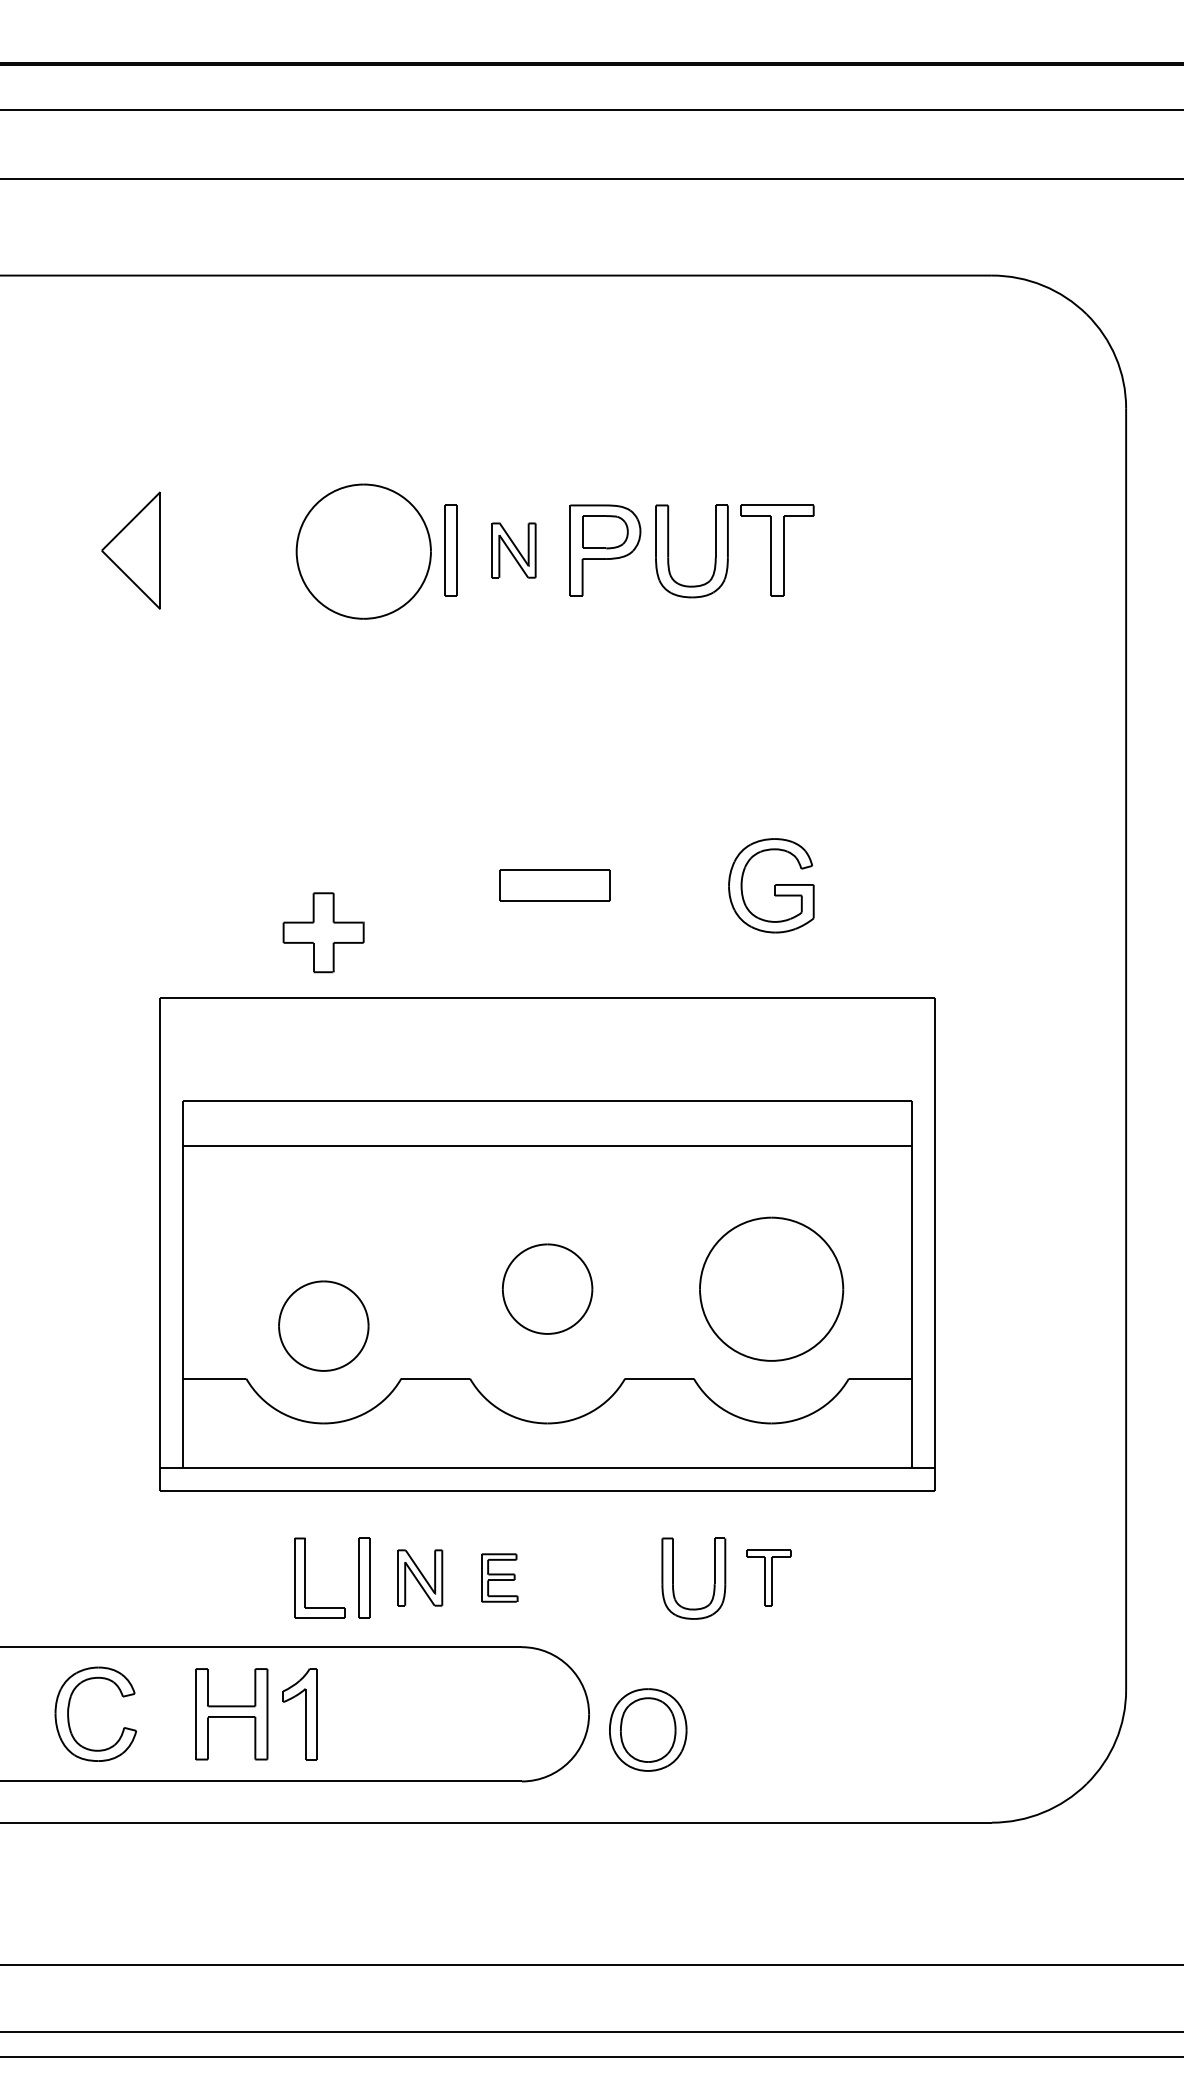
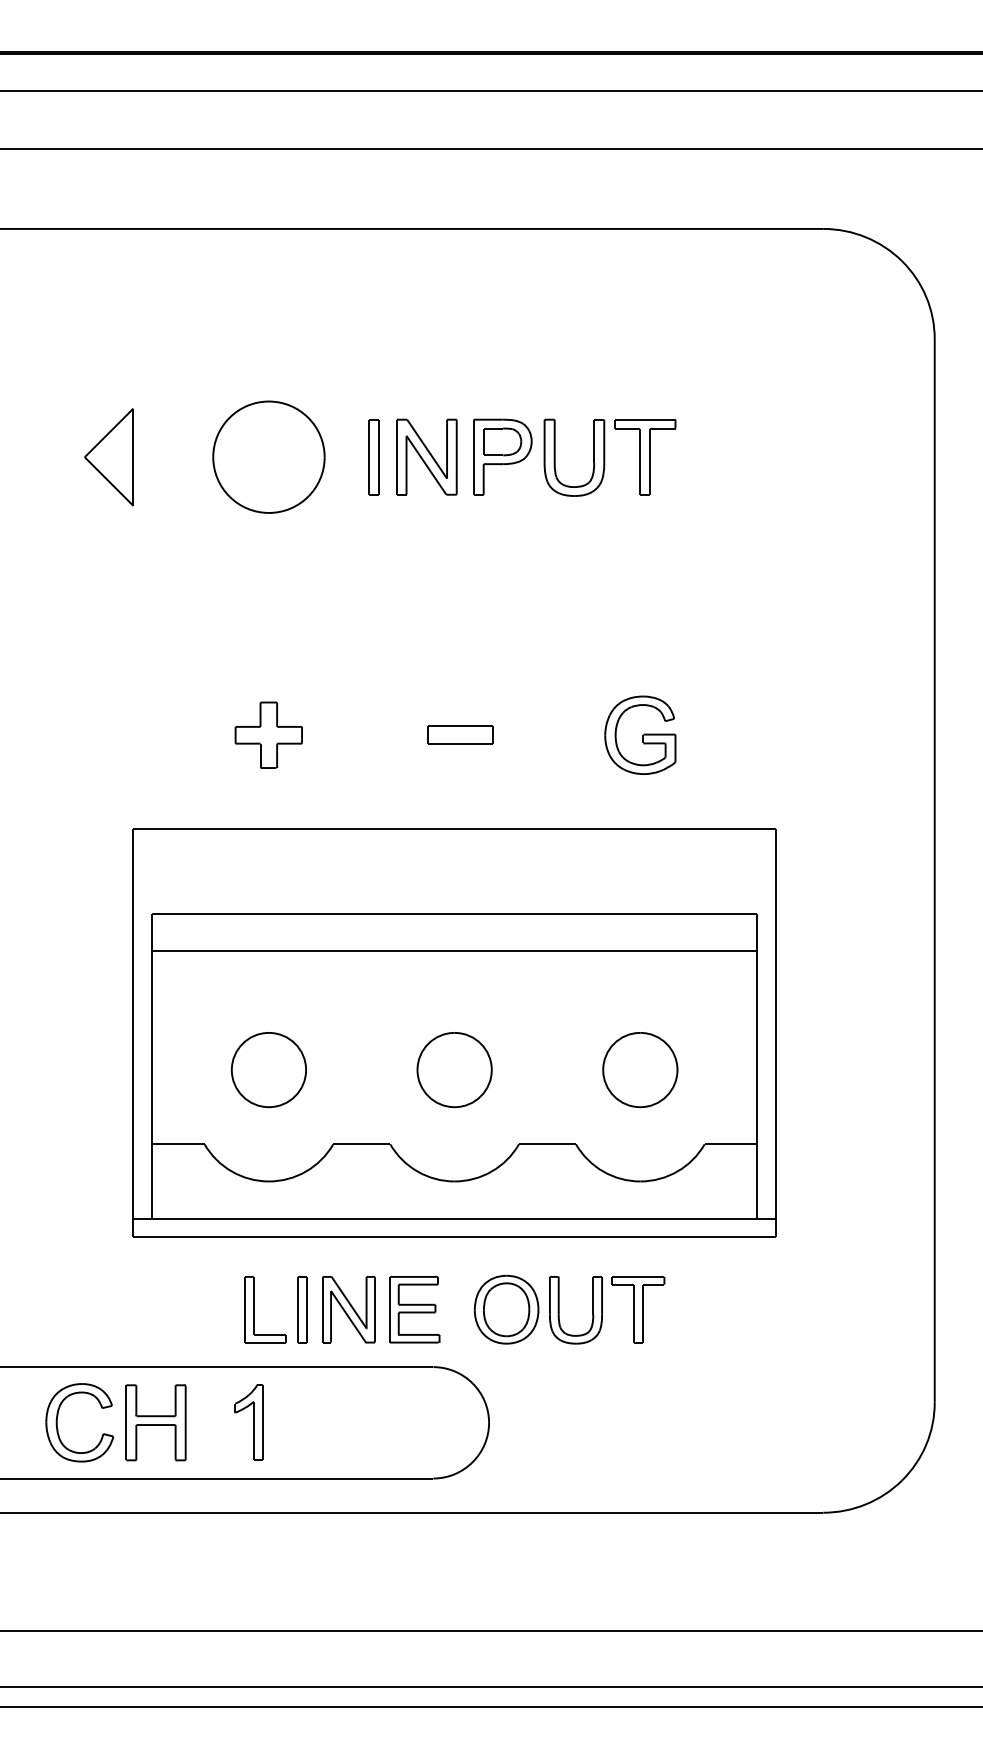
part: (513, 550) -> (426, 457), size x1.67
part: (363, 551) -> (268, 457), moved
part: (554, 885) -> (460, 735), size x0.71
part: (323, 932) -> (268, 735), moved
part: (770, 1288) -> (639, 1069), size x0.62
part: (323, 1325) -> (268, 1069), moved
part: (420, 1577) -> (349, 1309), size x1.43
part: (499, 1577) -> (414, 1309), size x1.67
part: (768, 1577) -> (637, 1309), size x1.43
part: (231, 1714) -> (155, 1422), moved
part: (648, 1729) -> (506, 1309), moved

